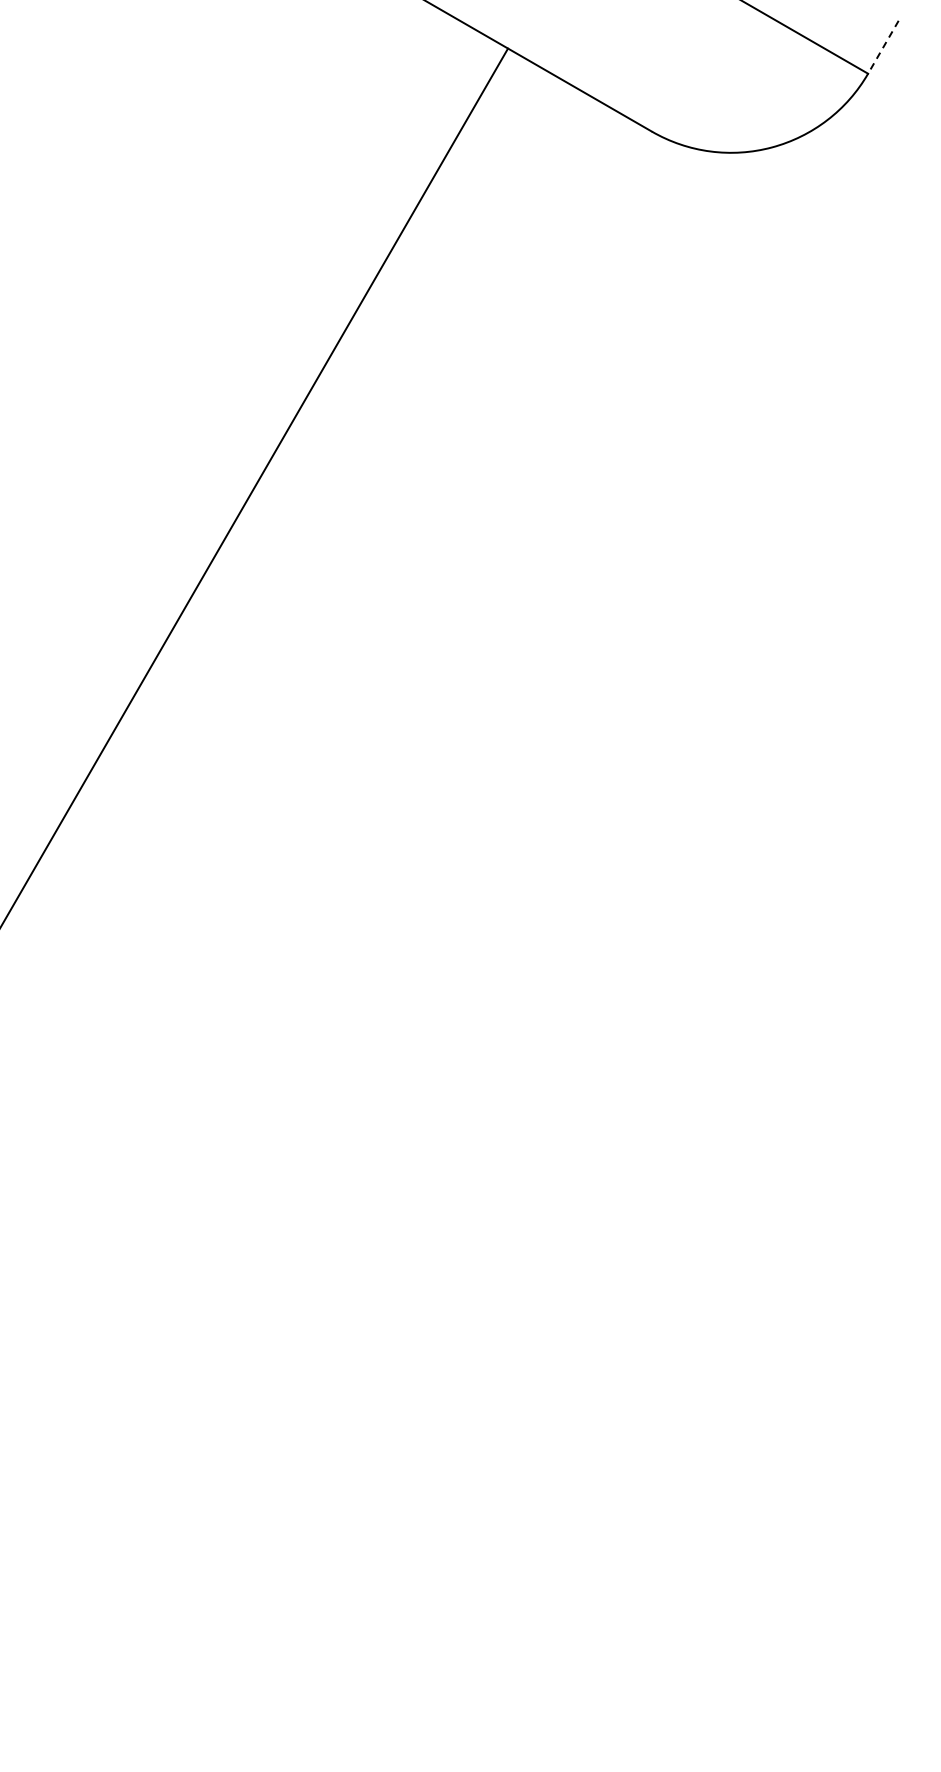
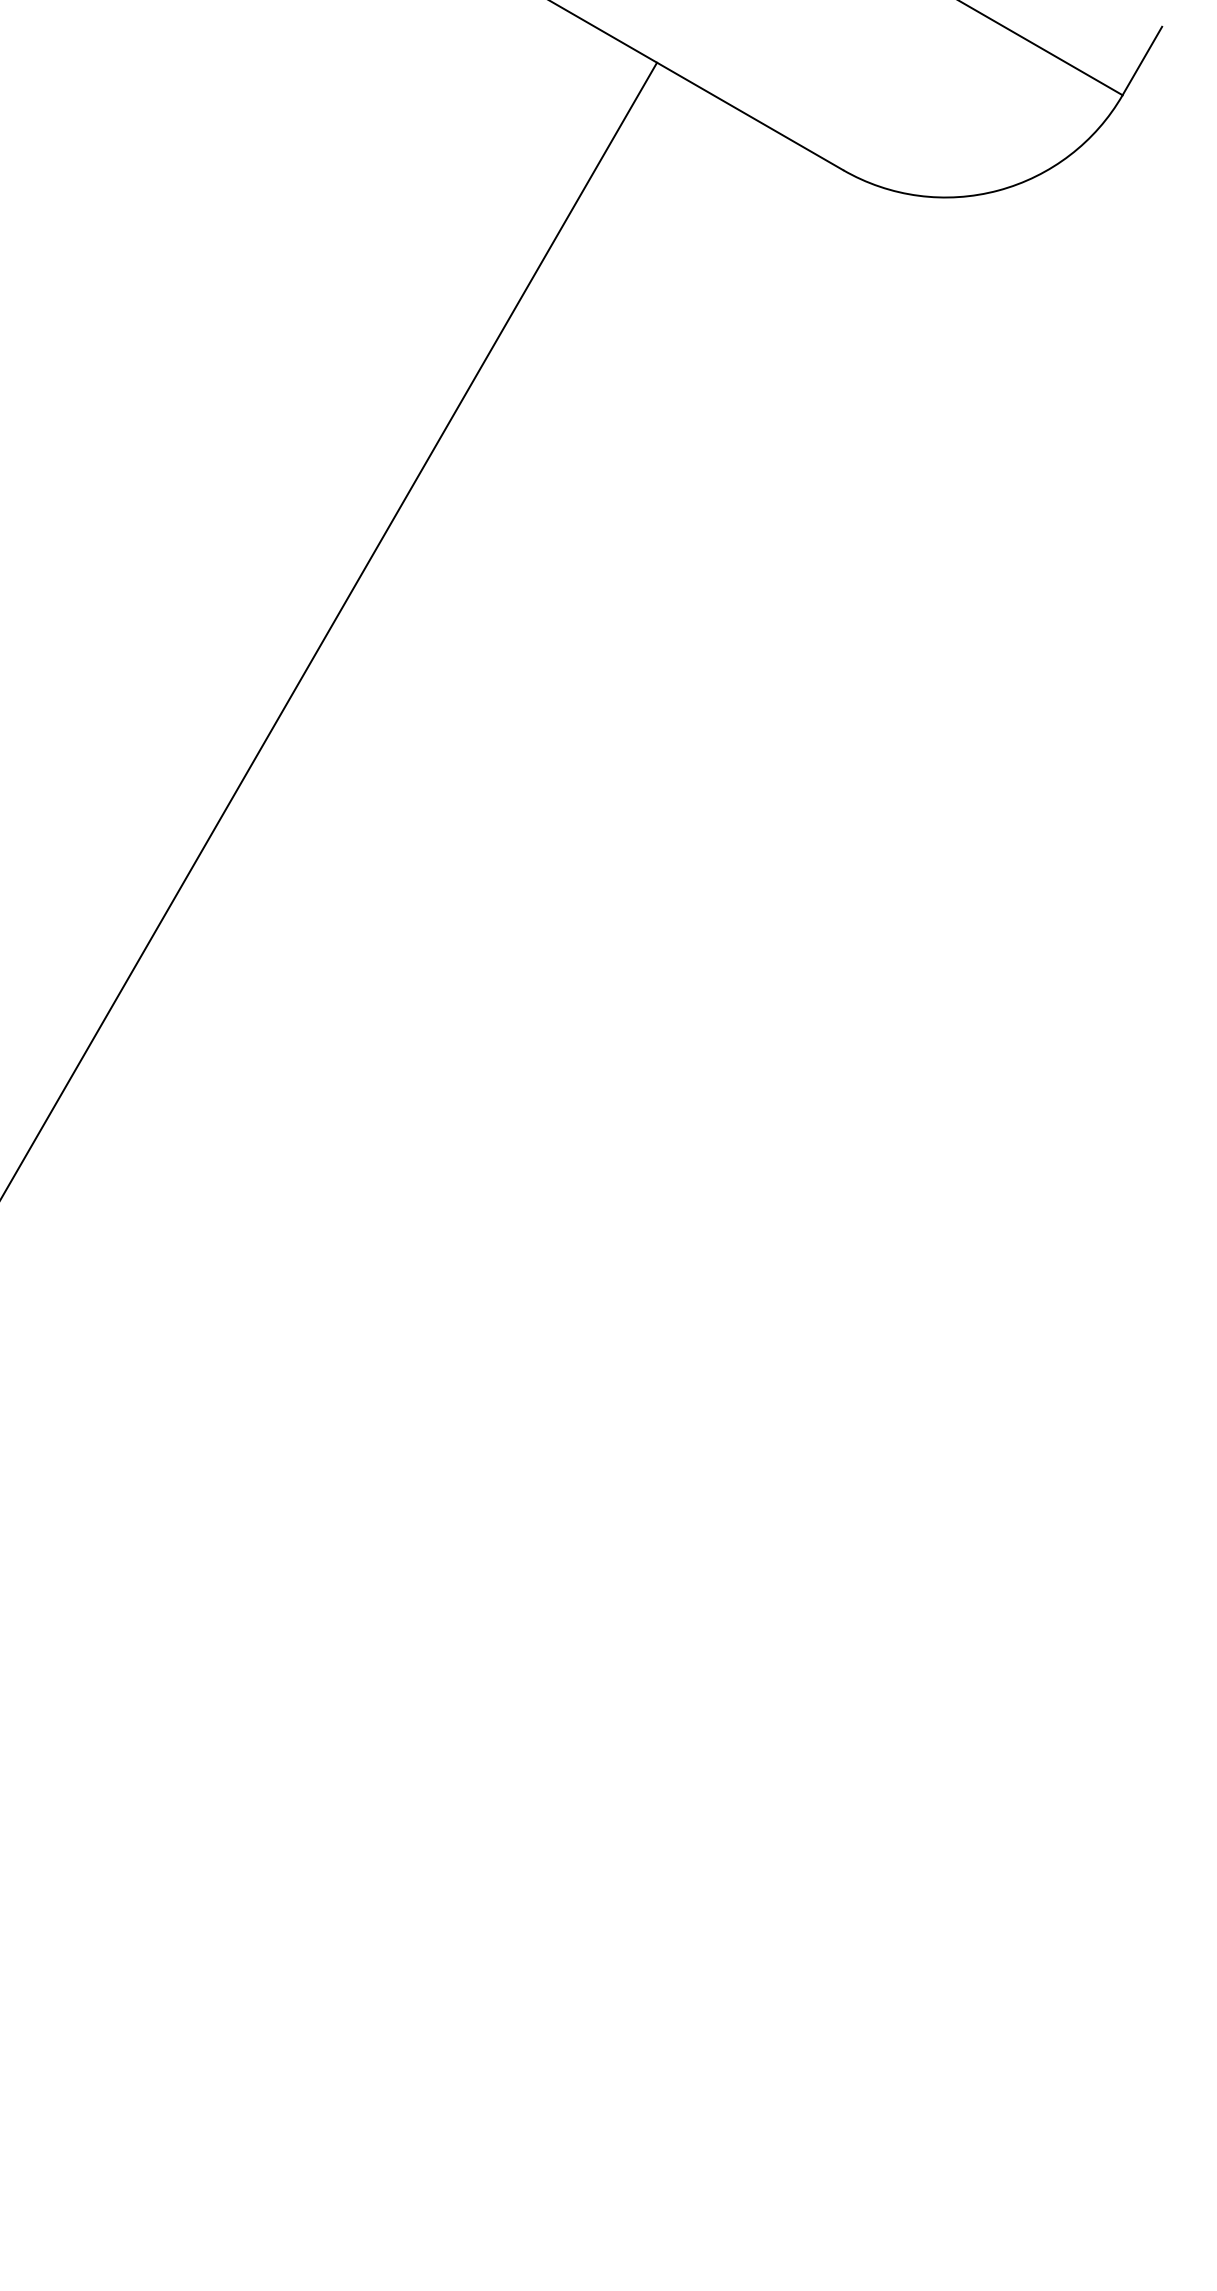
line: (883, 47) -> (1142, 61), dashed -> solid

